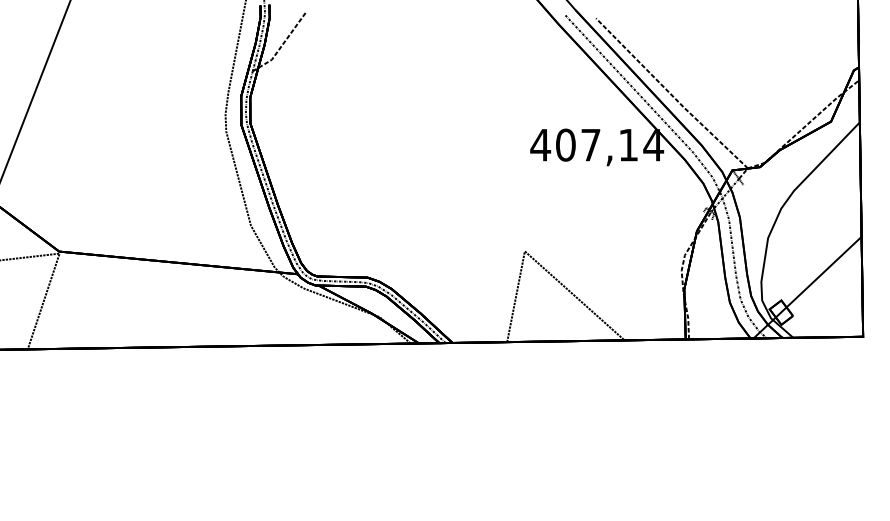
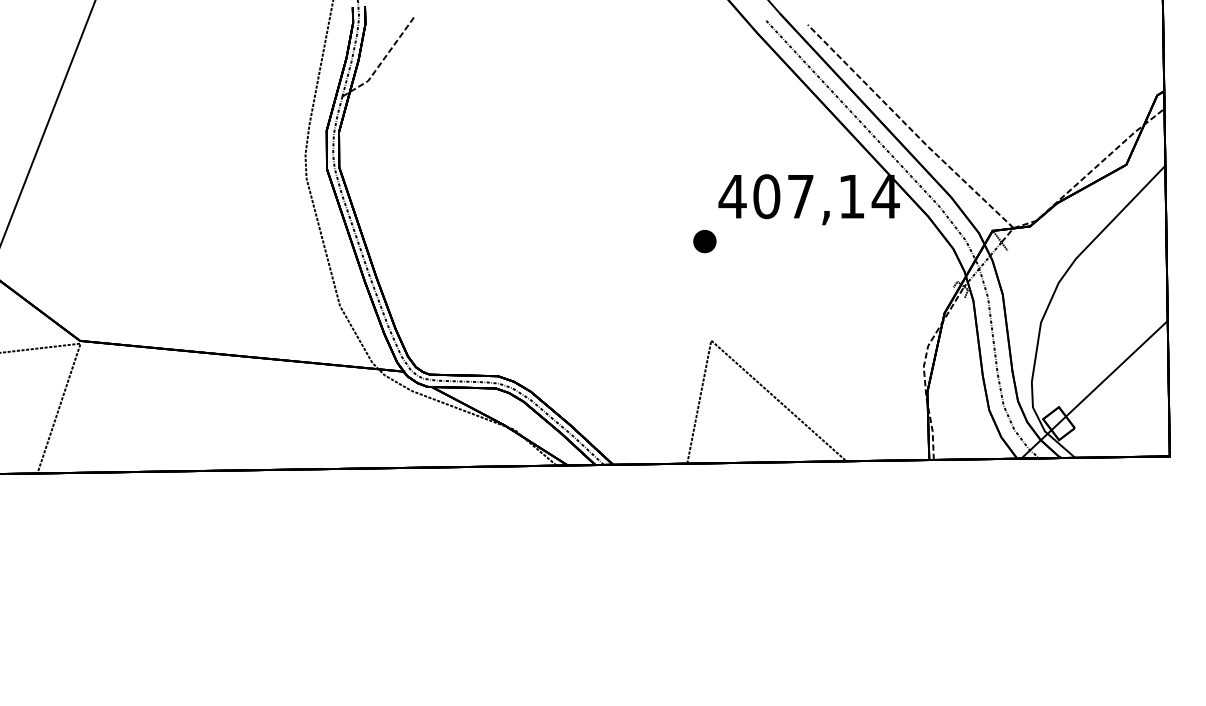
part: (519, 178) -> (704, 241), added

